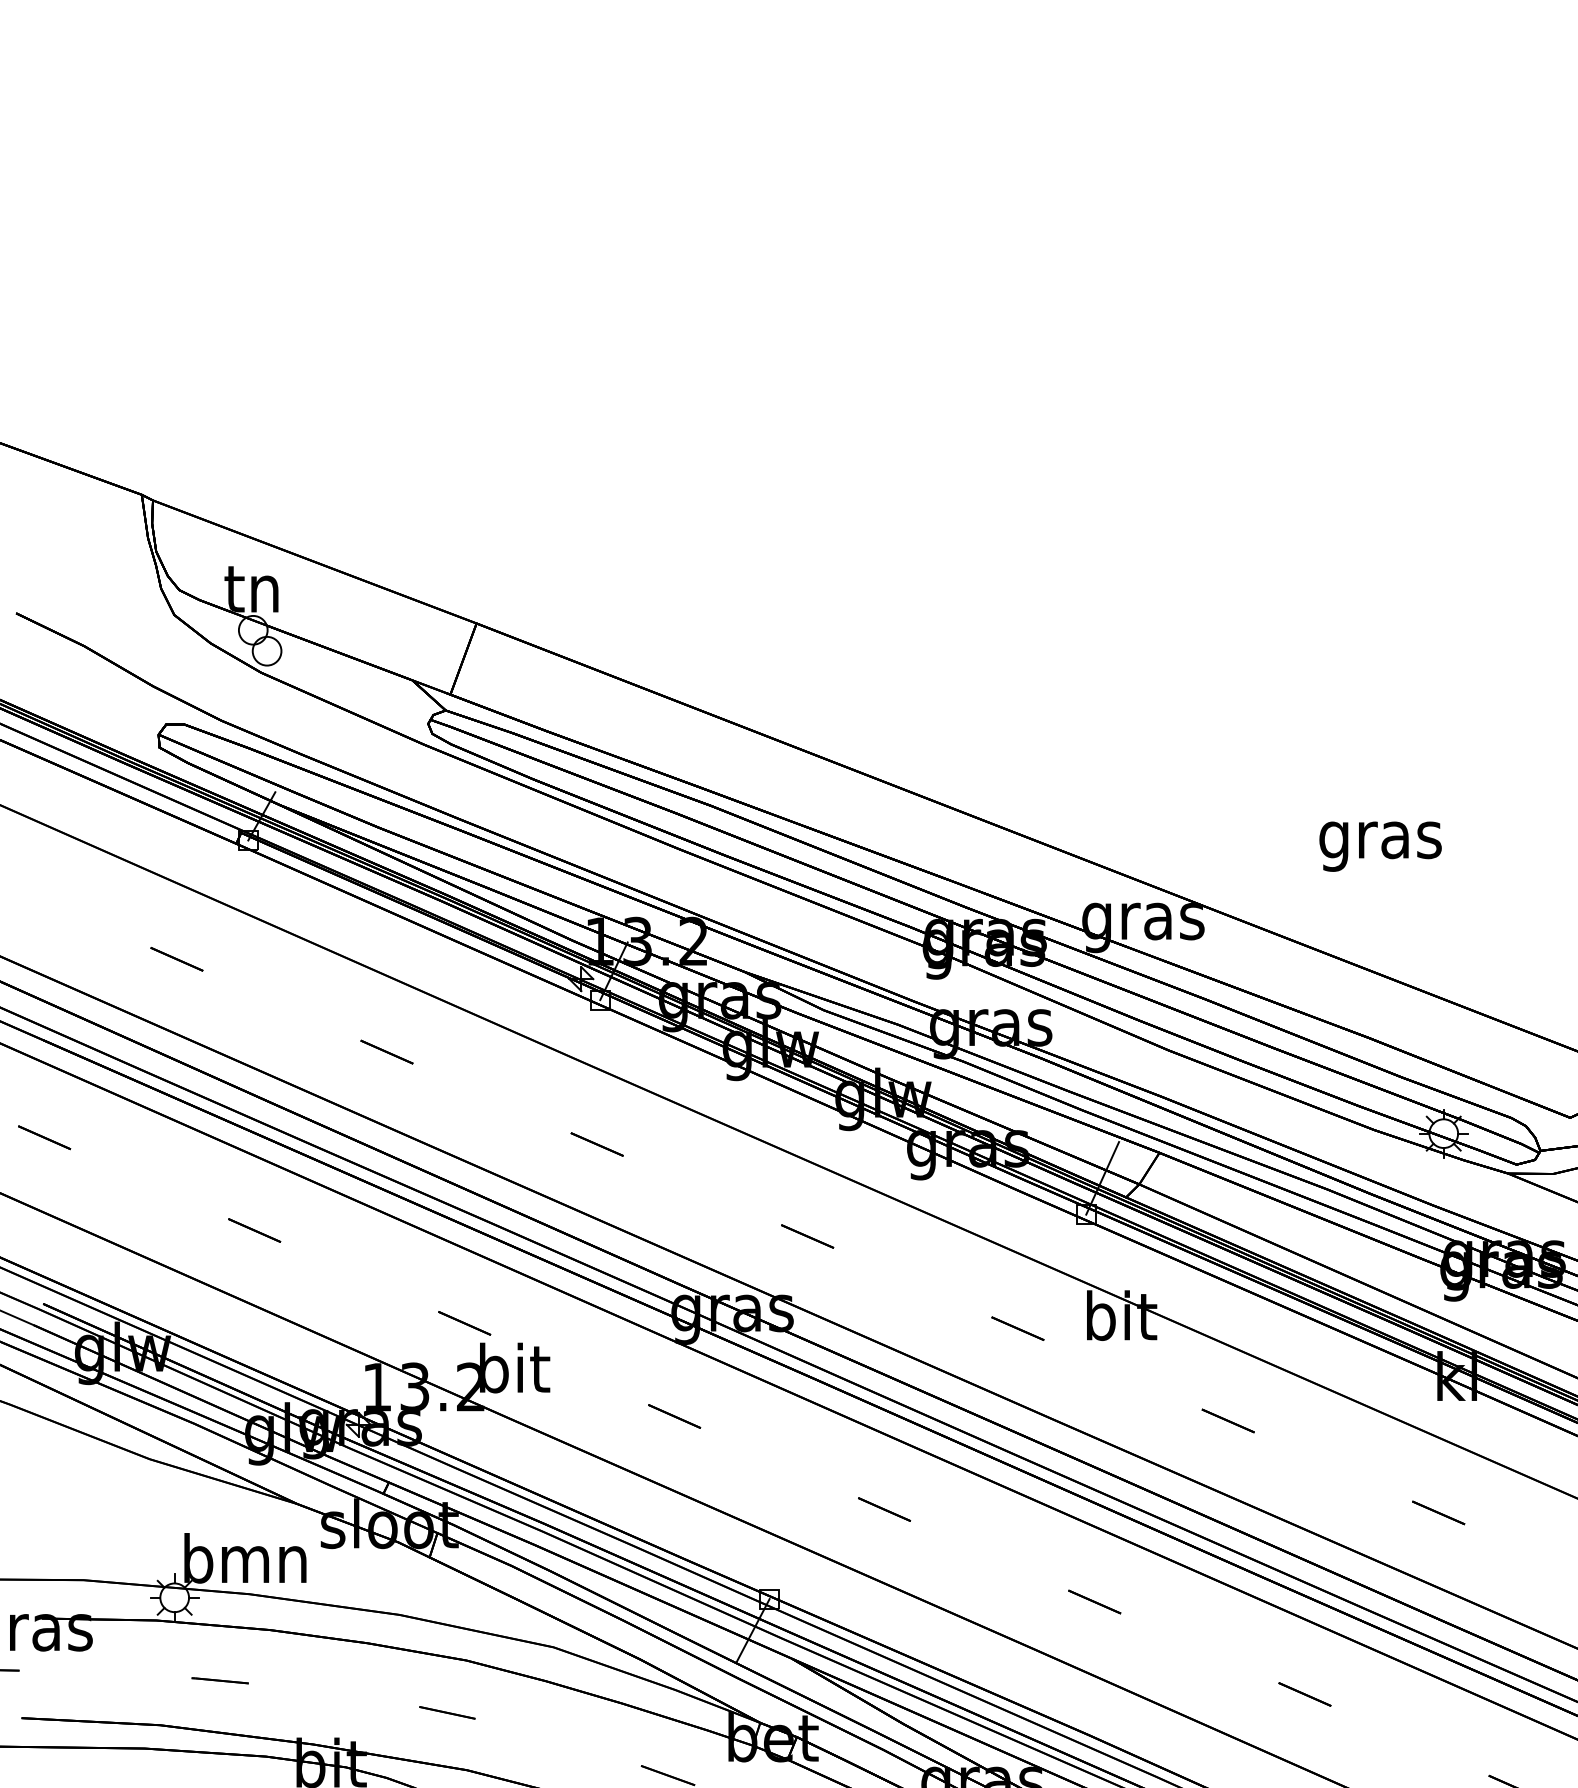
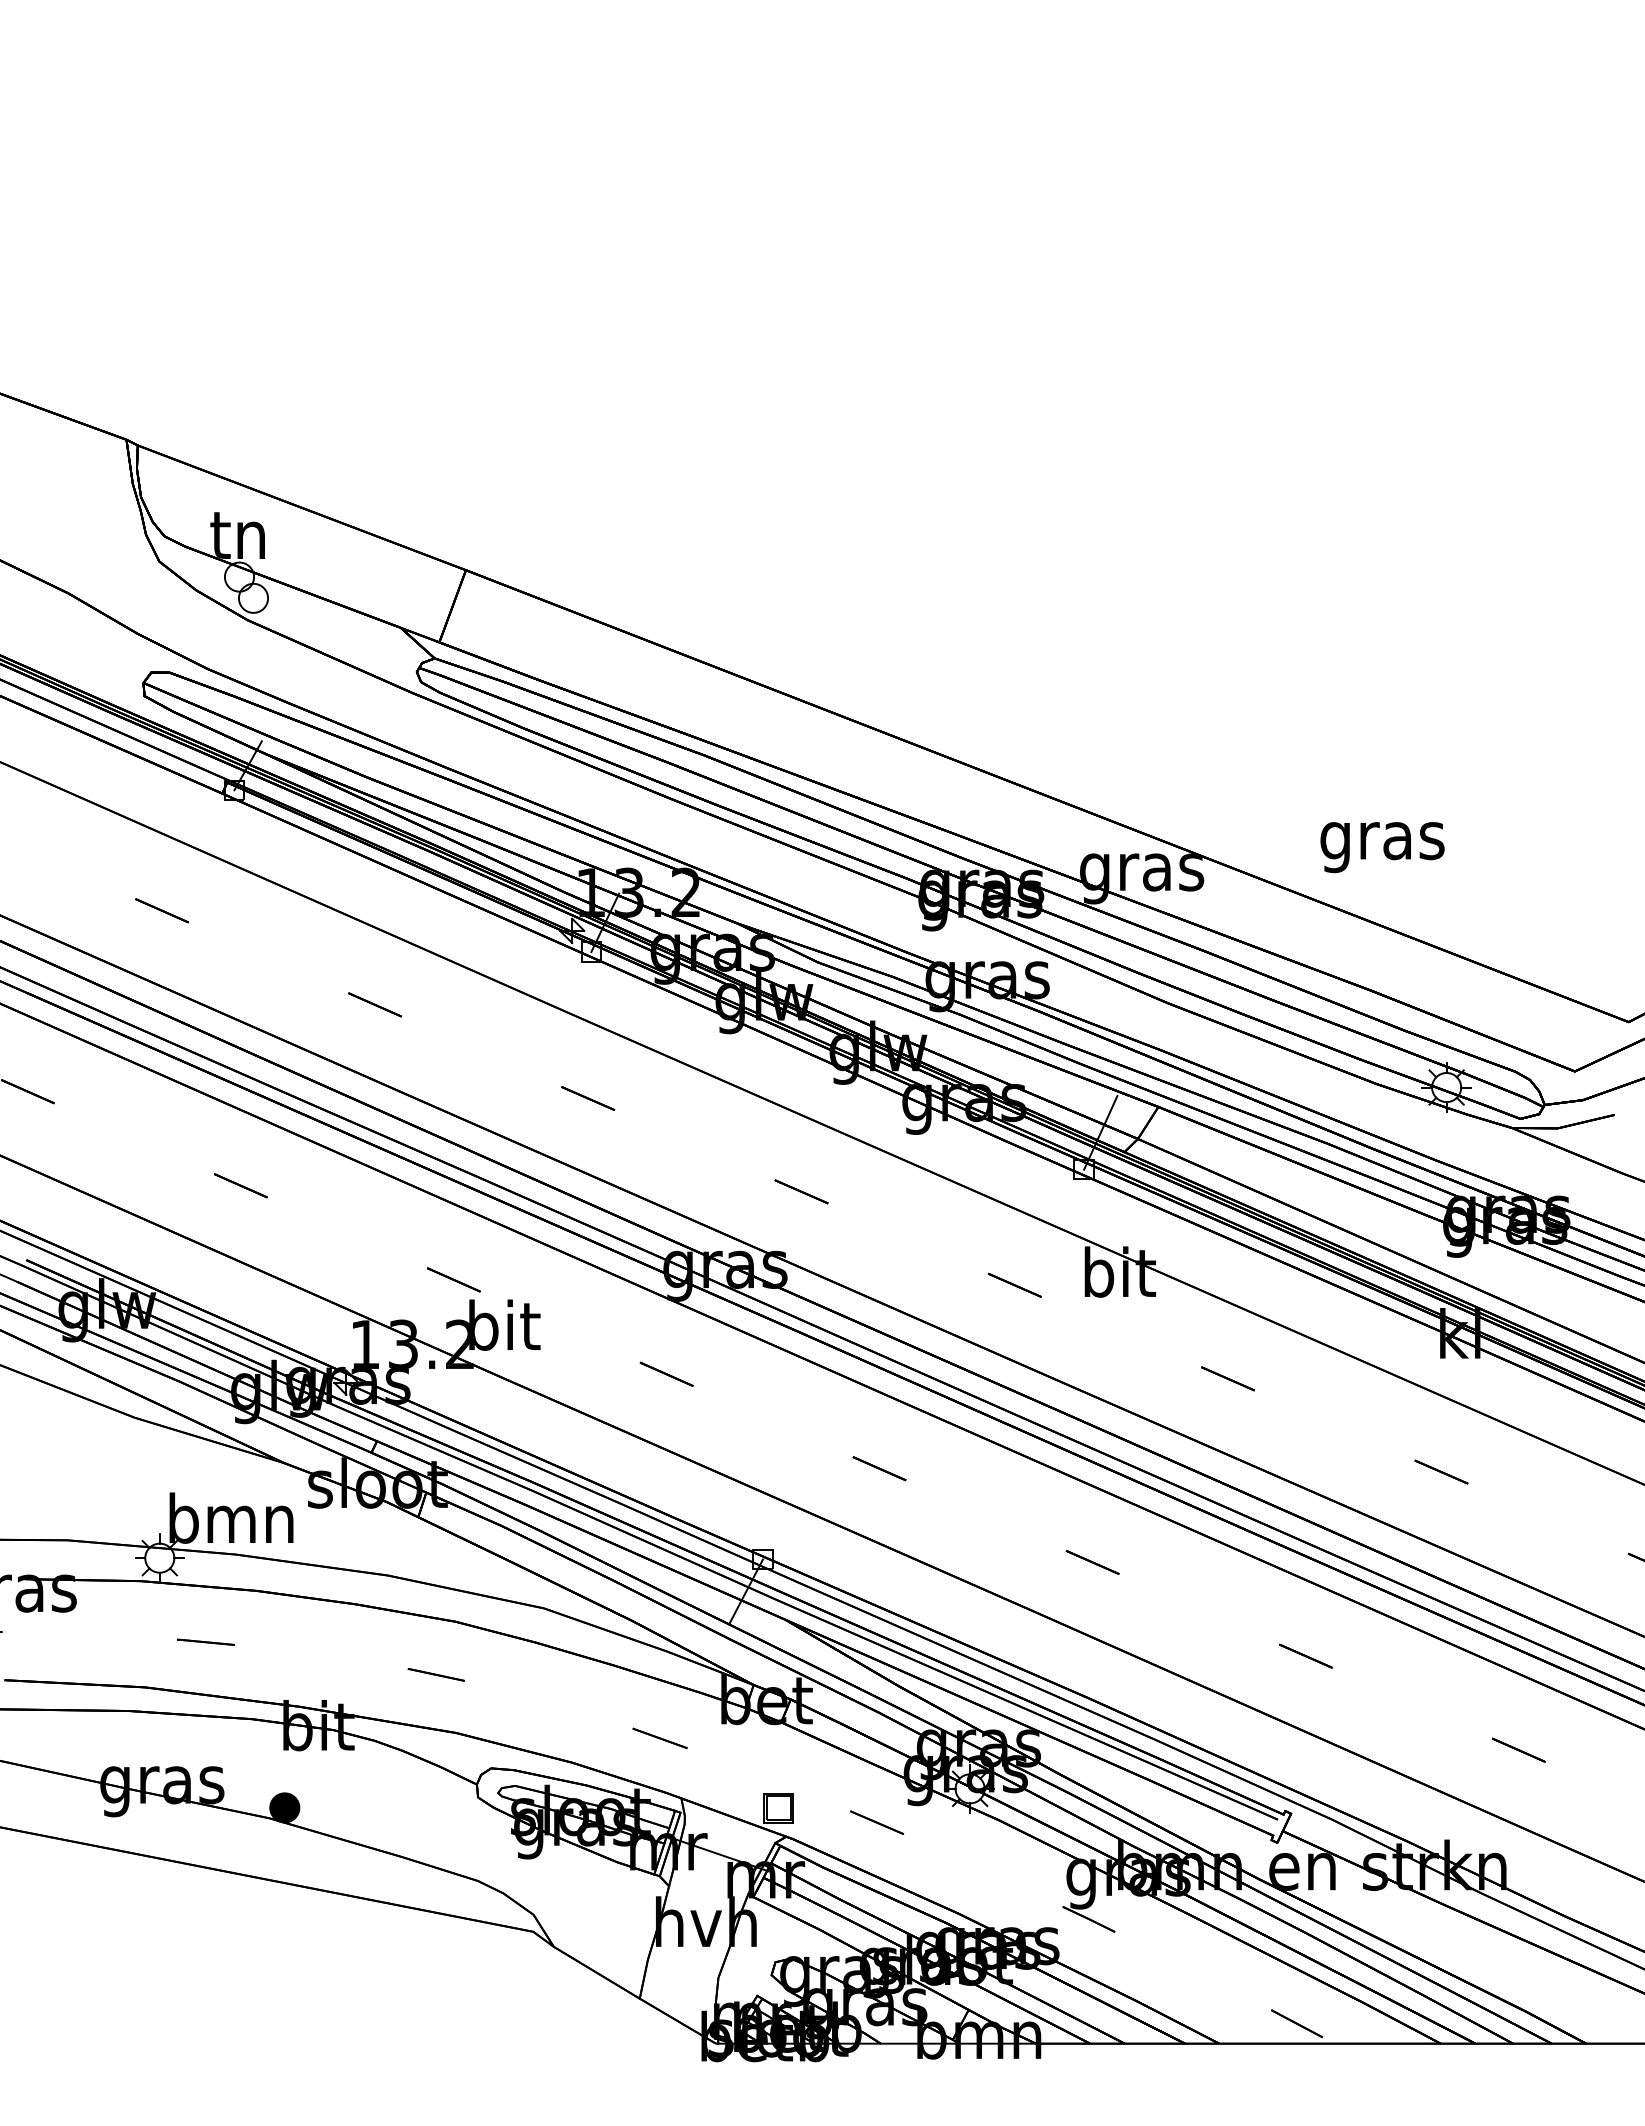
text: (1380, 846) -> (1382, 847), moved

